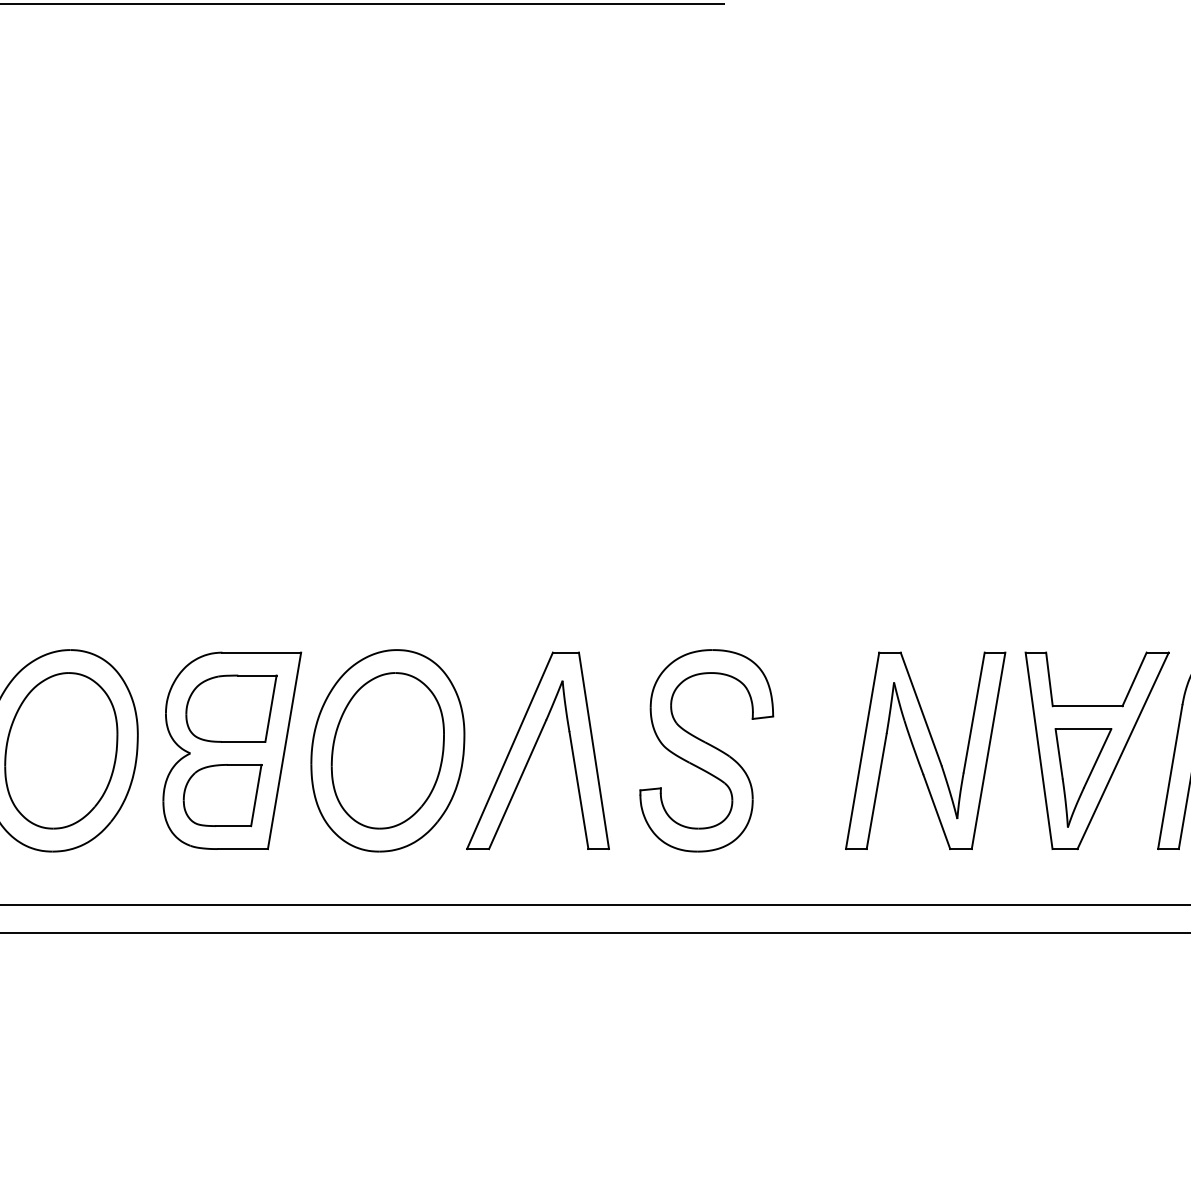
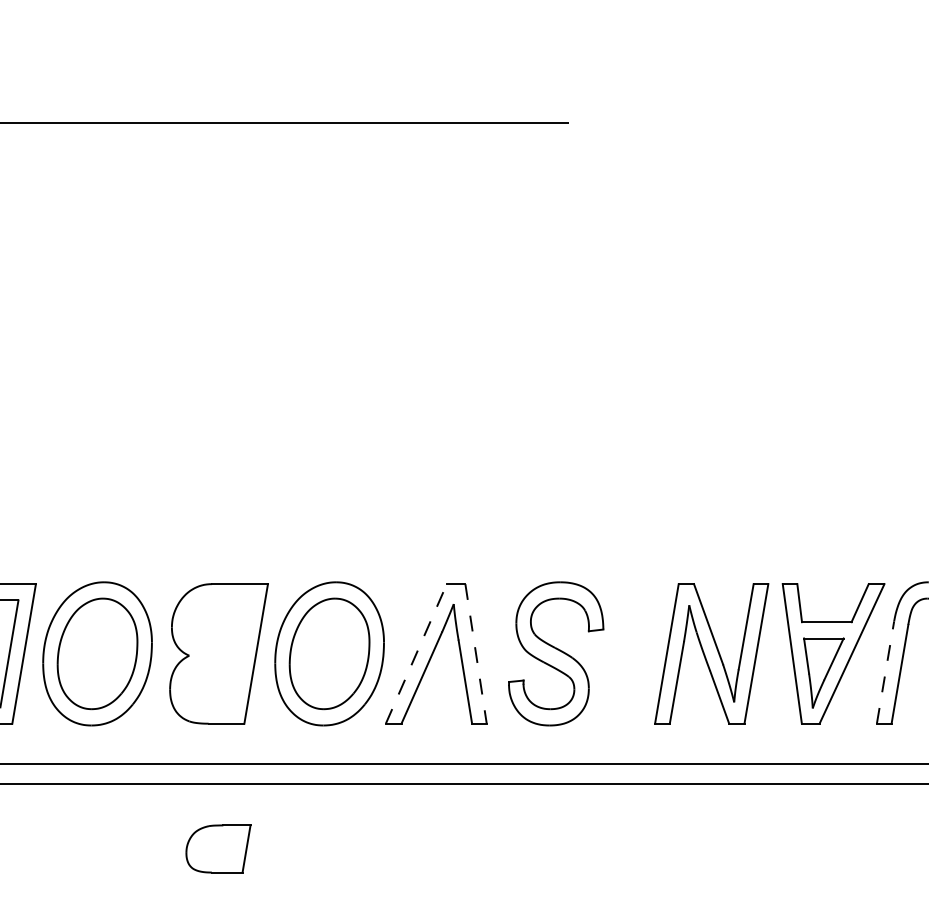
part: (231, 708) -> (218, 848), moved
line: (510, 750) -> (416, 653), solid -> dashed
line: (594, 750) -> (476, 653), solid -> dashed
line: (1170, 777) -> (885, 672), solid -> dashed
part: (221, 795) -> (211, 685), removed

